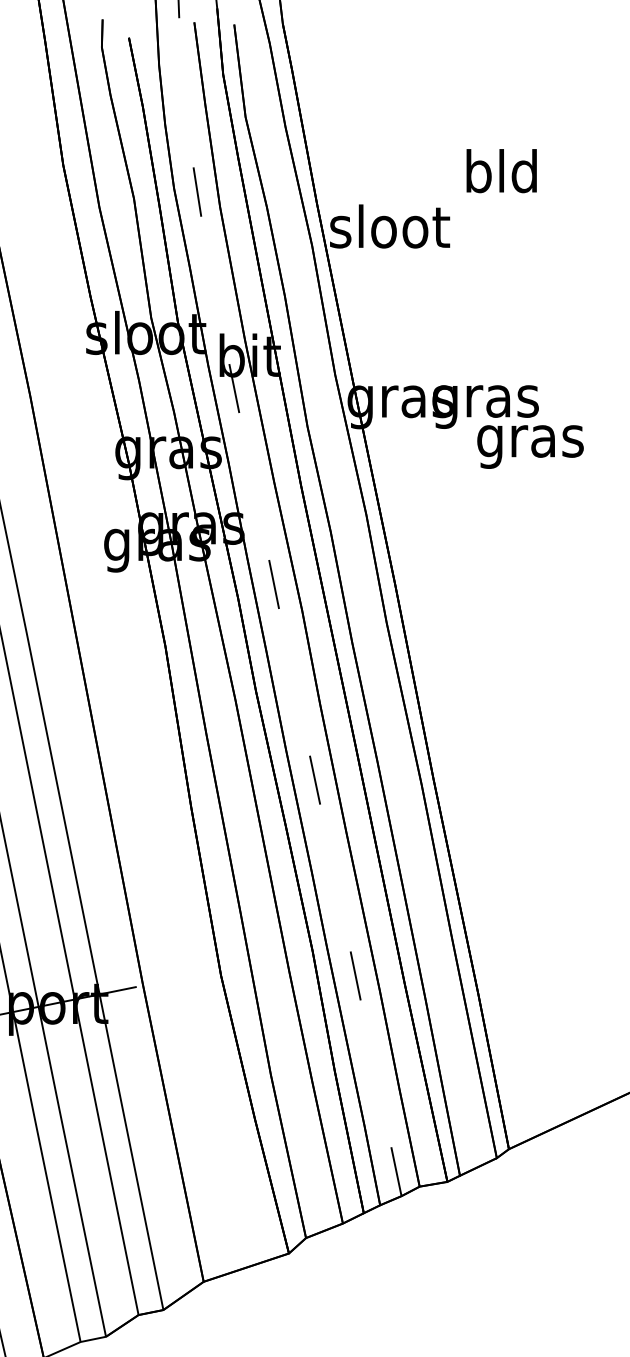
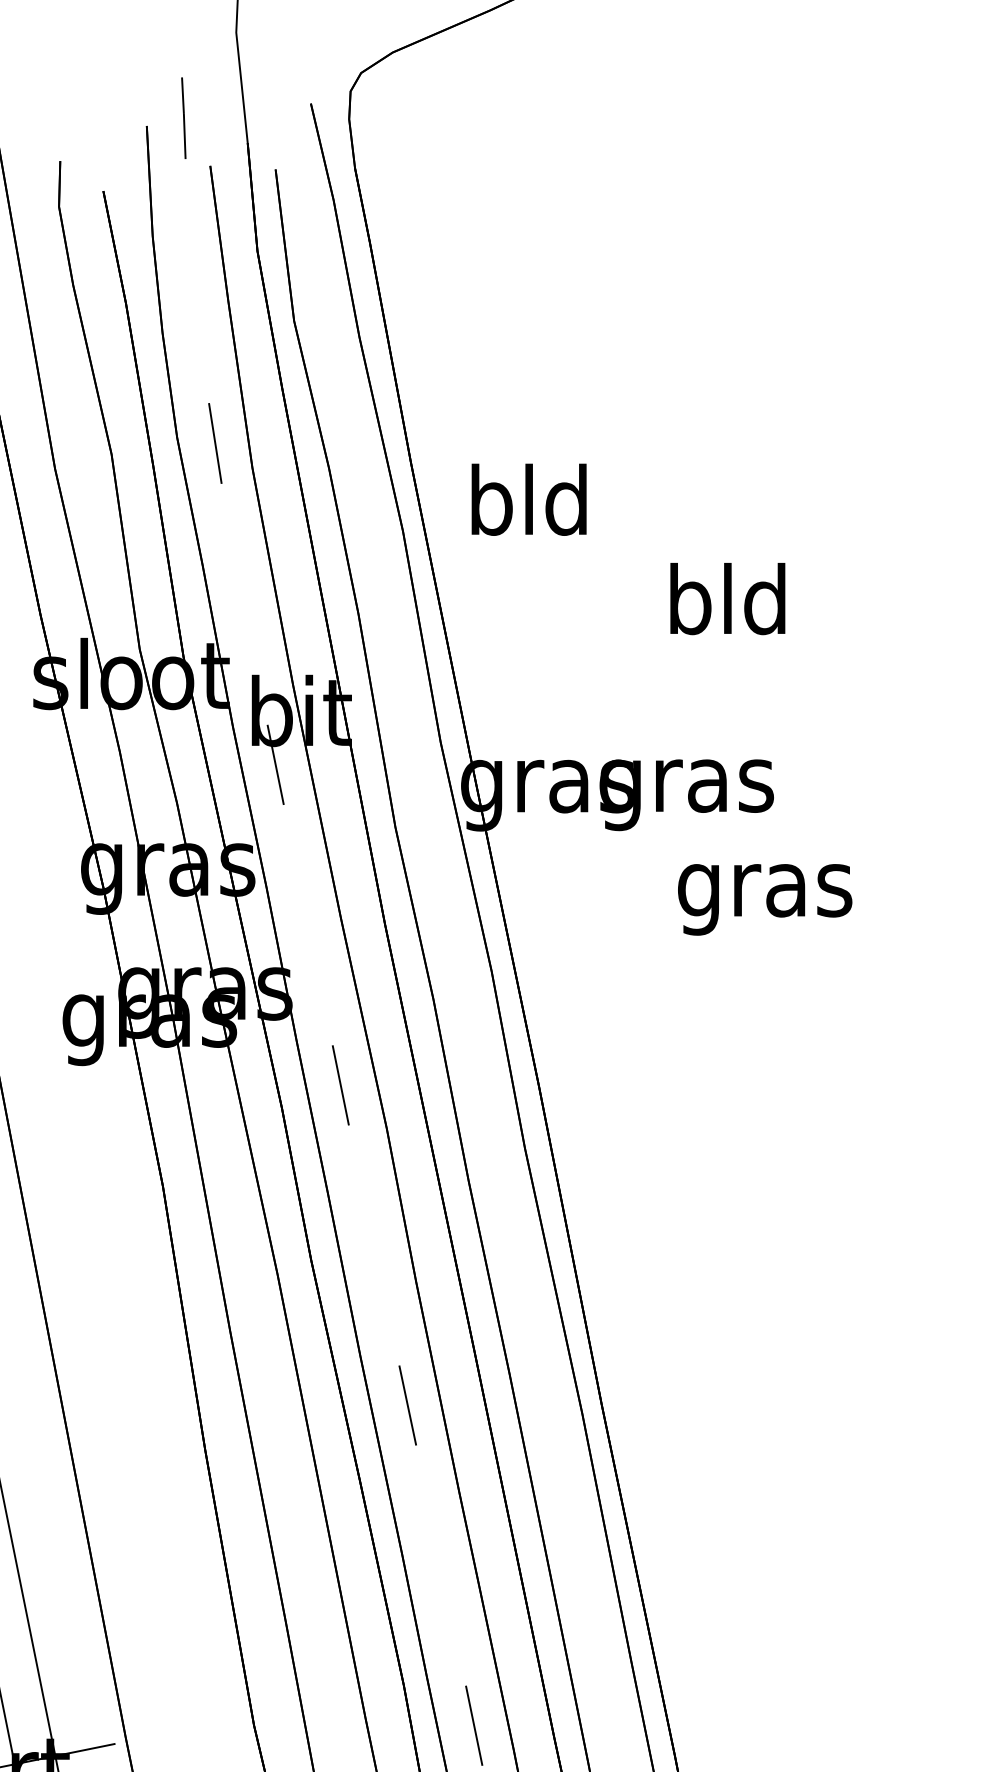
text: (501, 171) -> (727, 599), moved
text: (390, 226) -> (531, 499), sloot -> bld
text: (530, 446) -> (765, 898), moved

